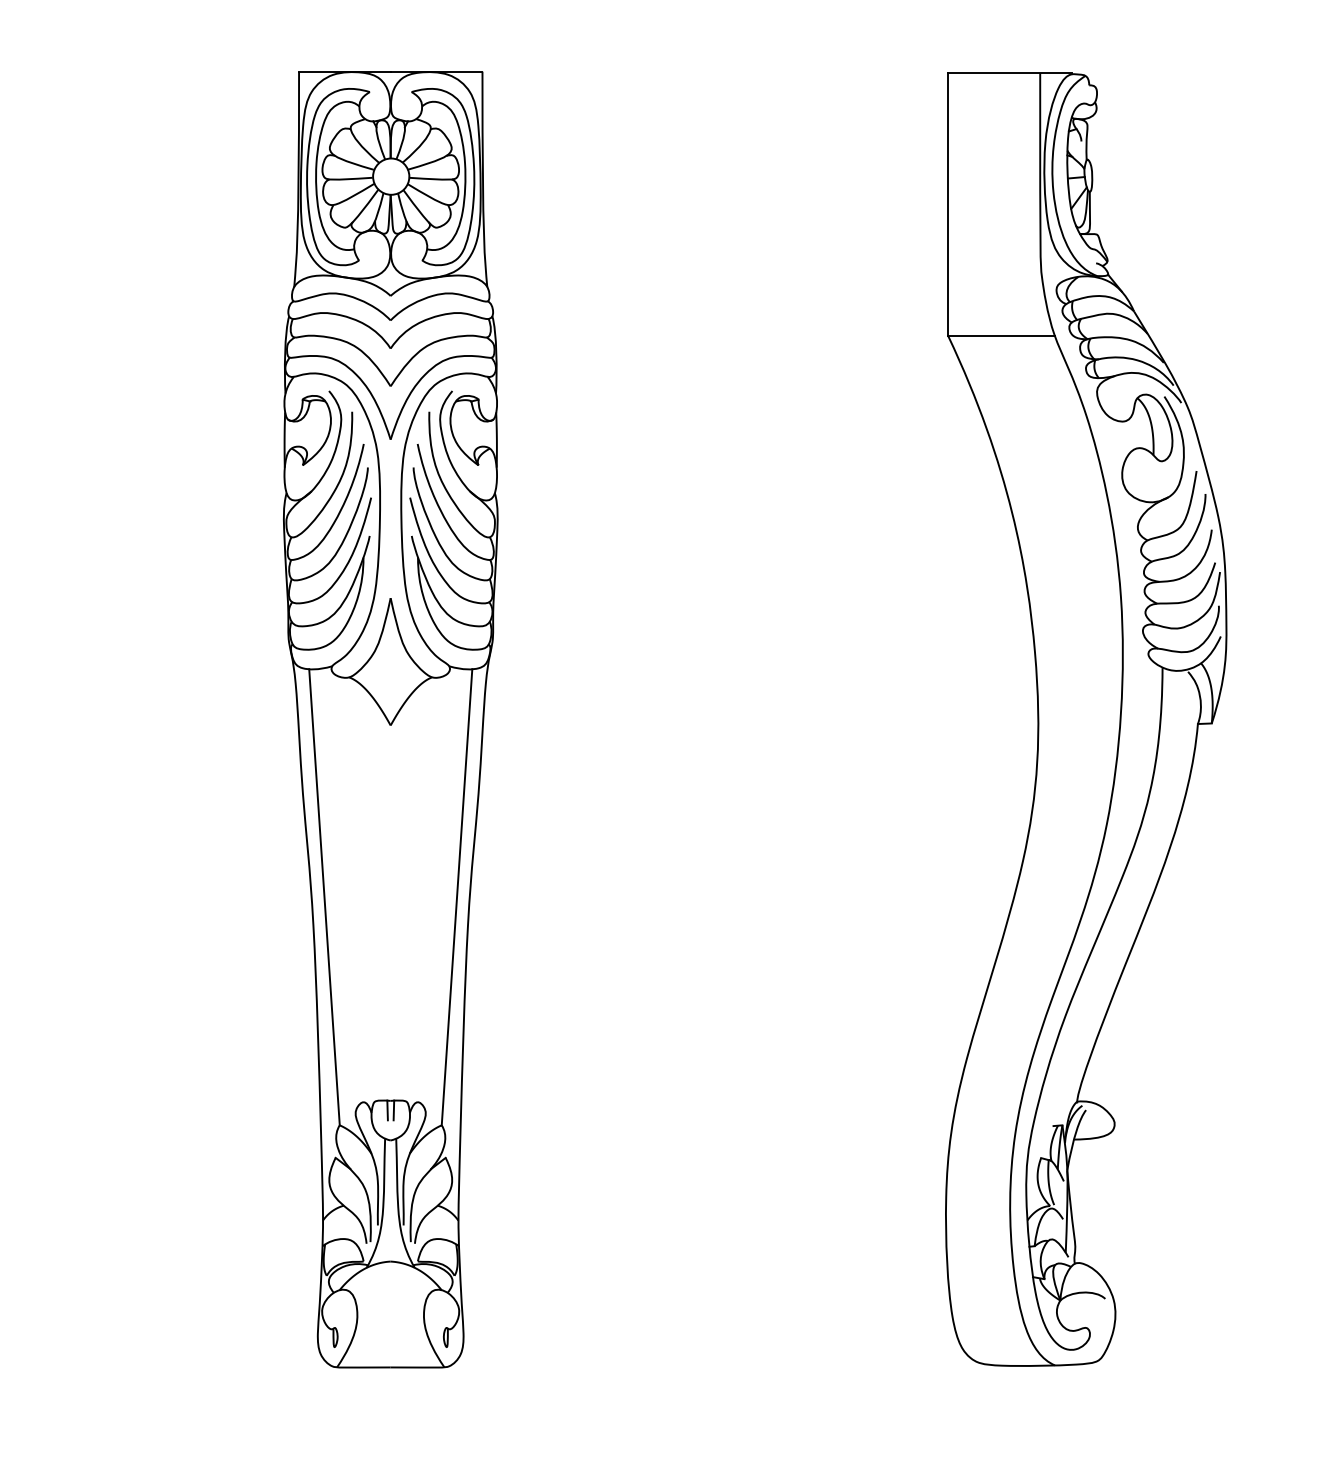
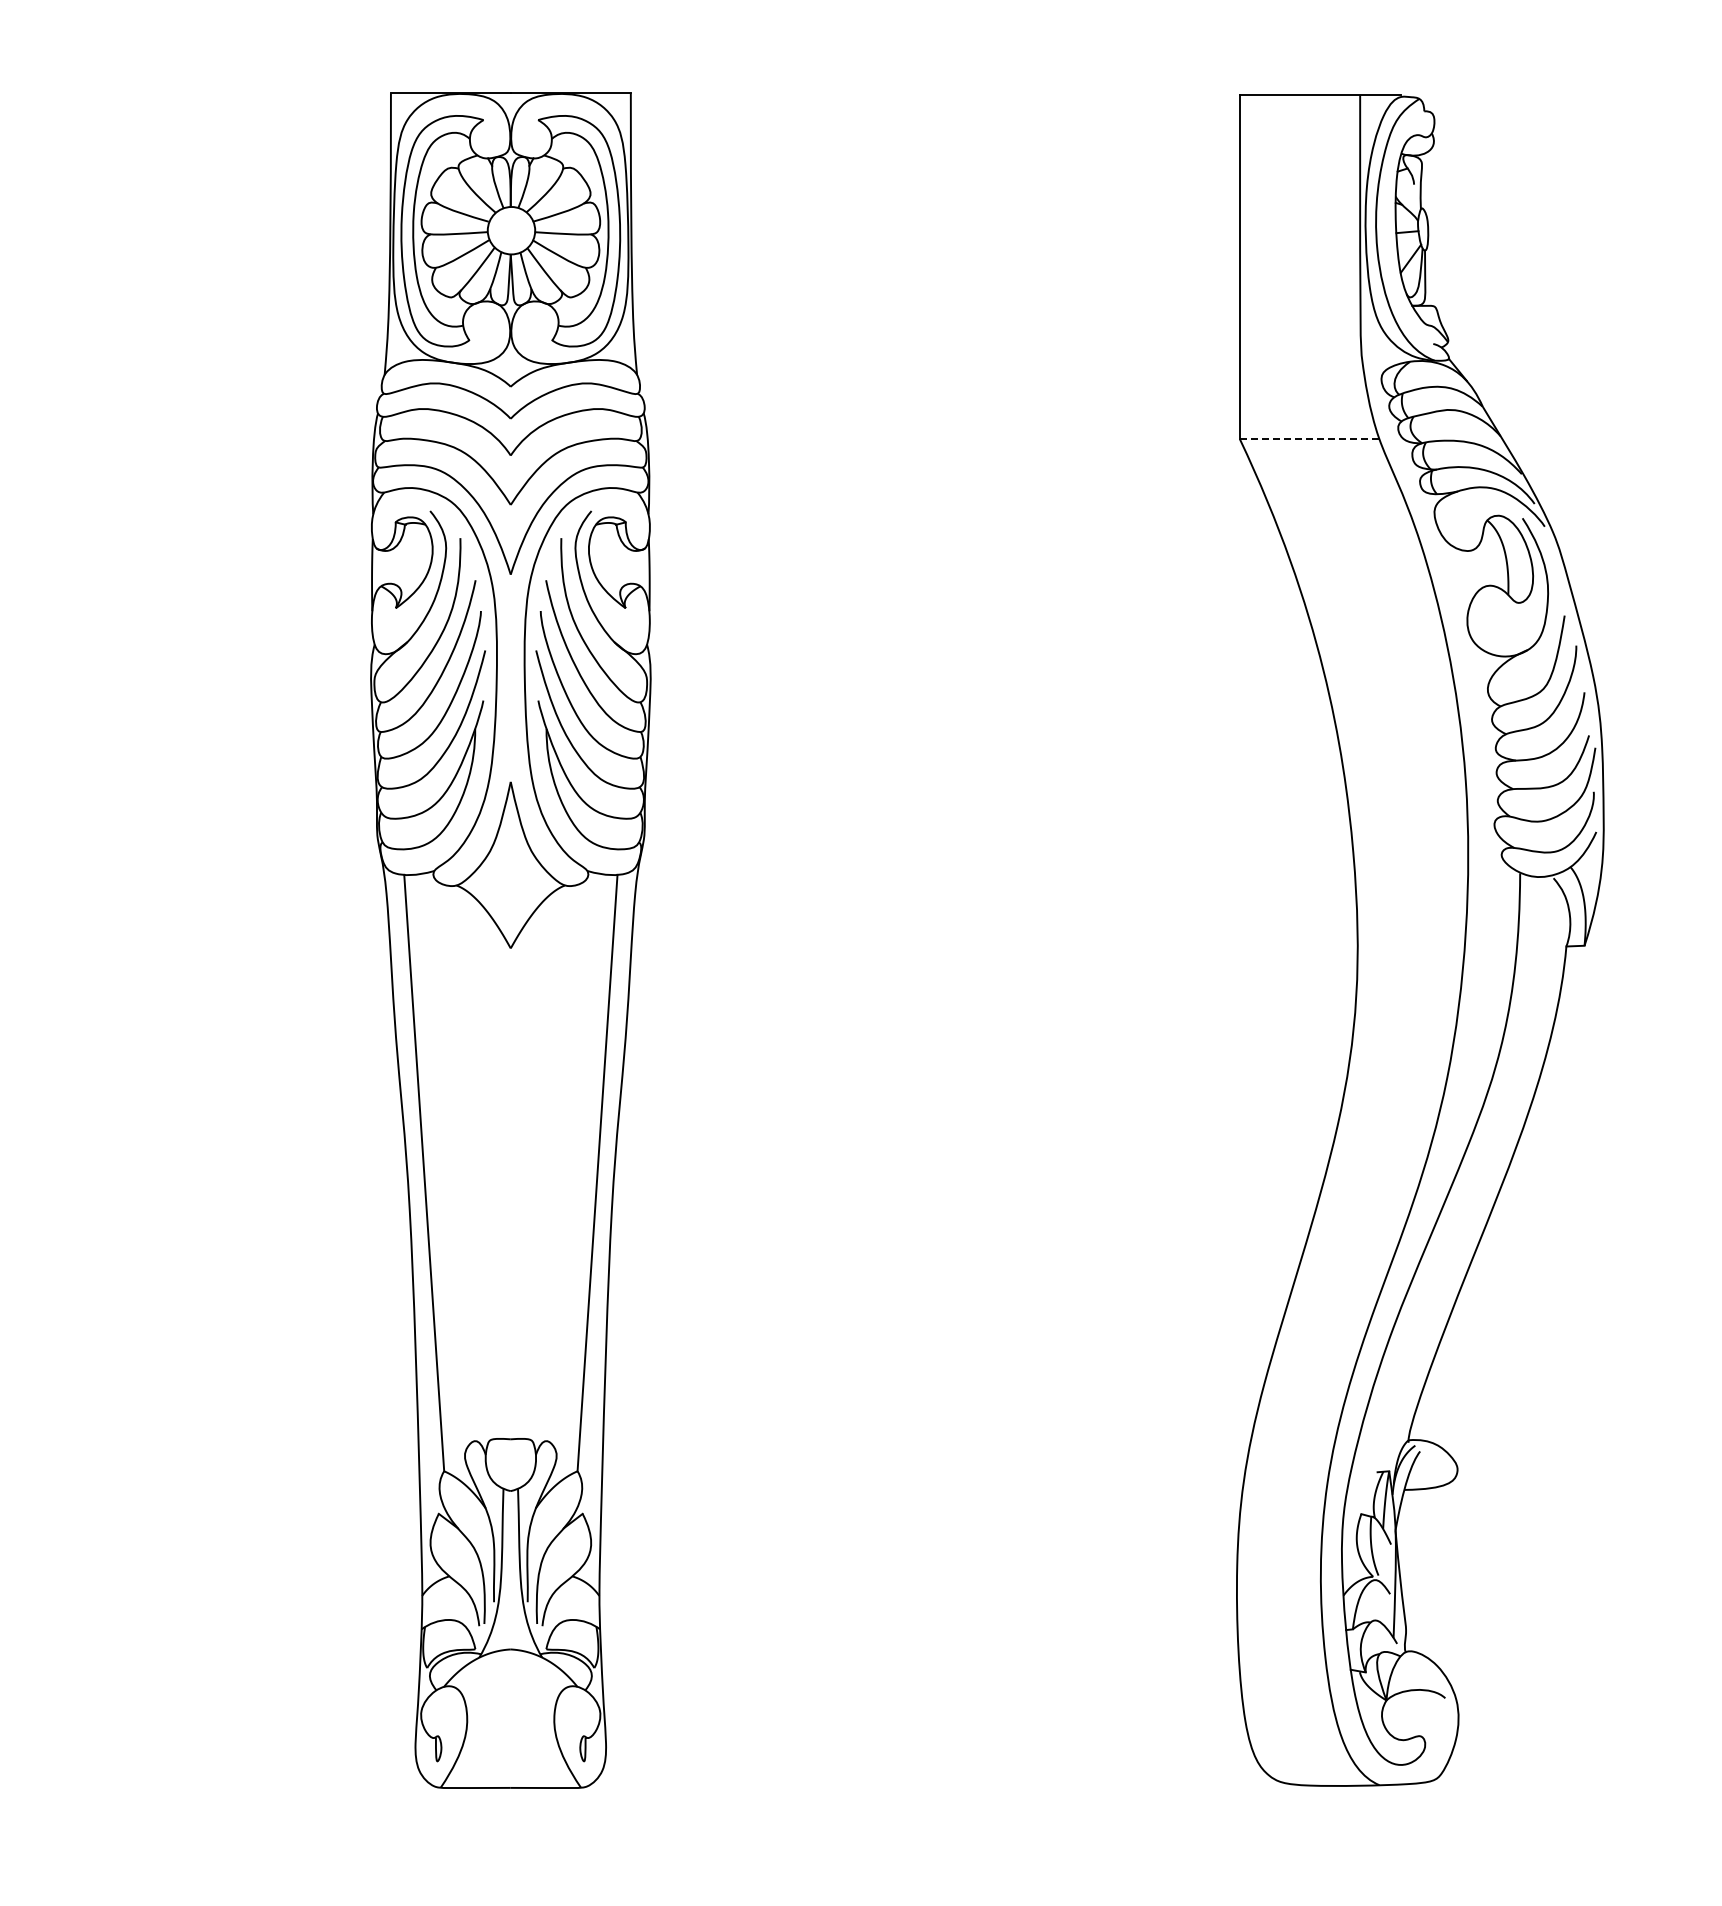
line: (1001, 336) -> (1309, 439), solid -> dashed
line: (387, 1110) -> (506, 1451), removed
line: (393, 1110) -> (514, 1451), removed

